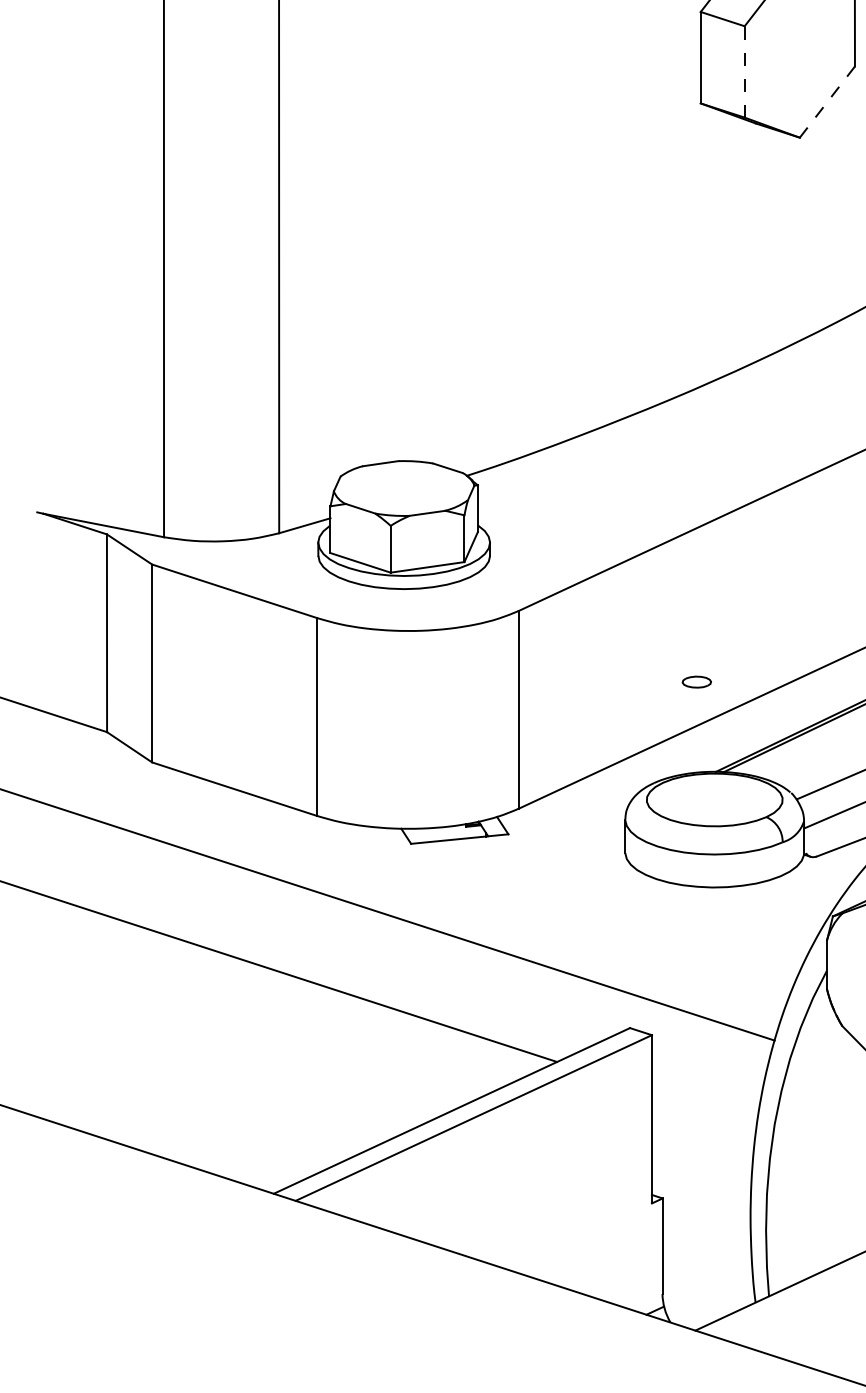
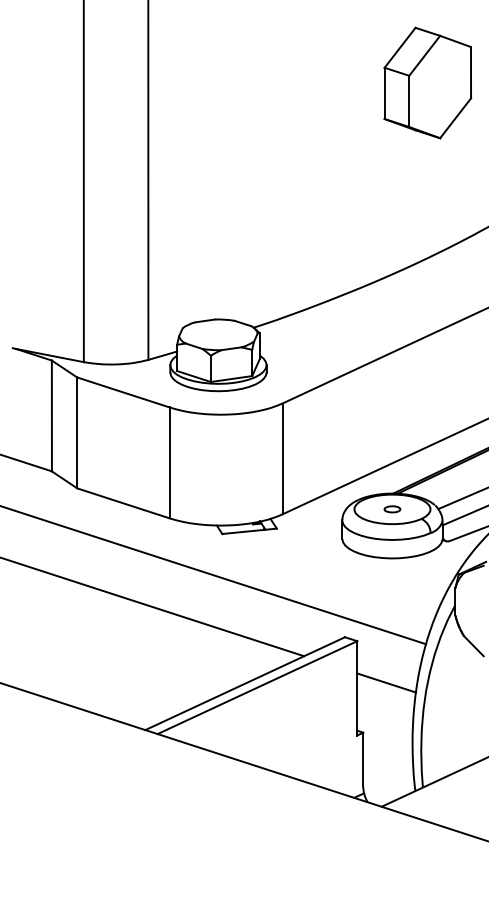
line: (745, 72) -> (409, 101), dashed -> solid
line: (827, 102) -> (455, 118), dashed -> solid
part: (696, 682) -> (392, 509), moved
line: (704, 1108) -> (386, 682), added

